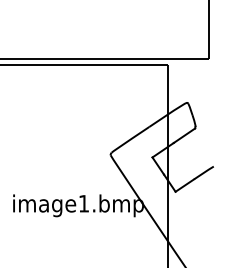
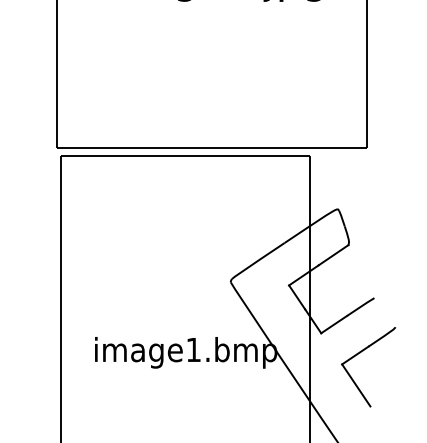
part: (203, 206) -> (360, 353), added

